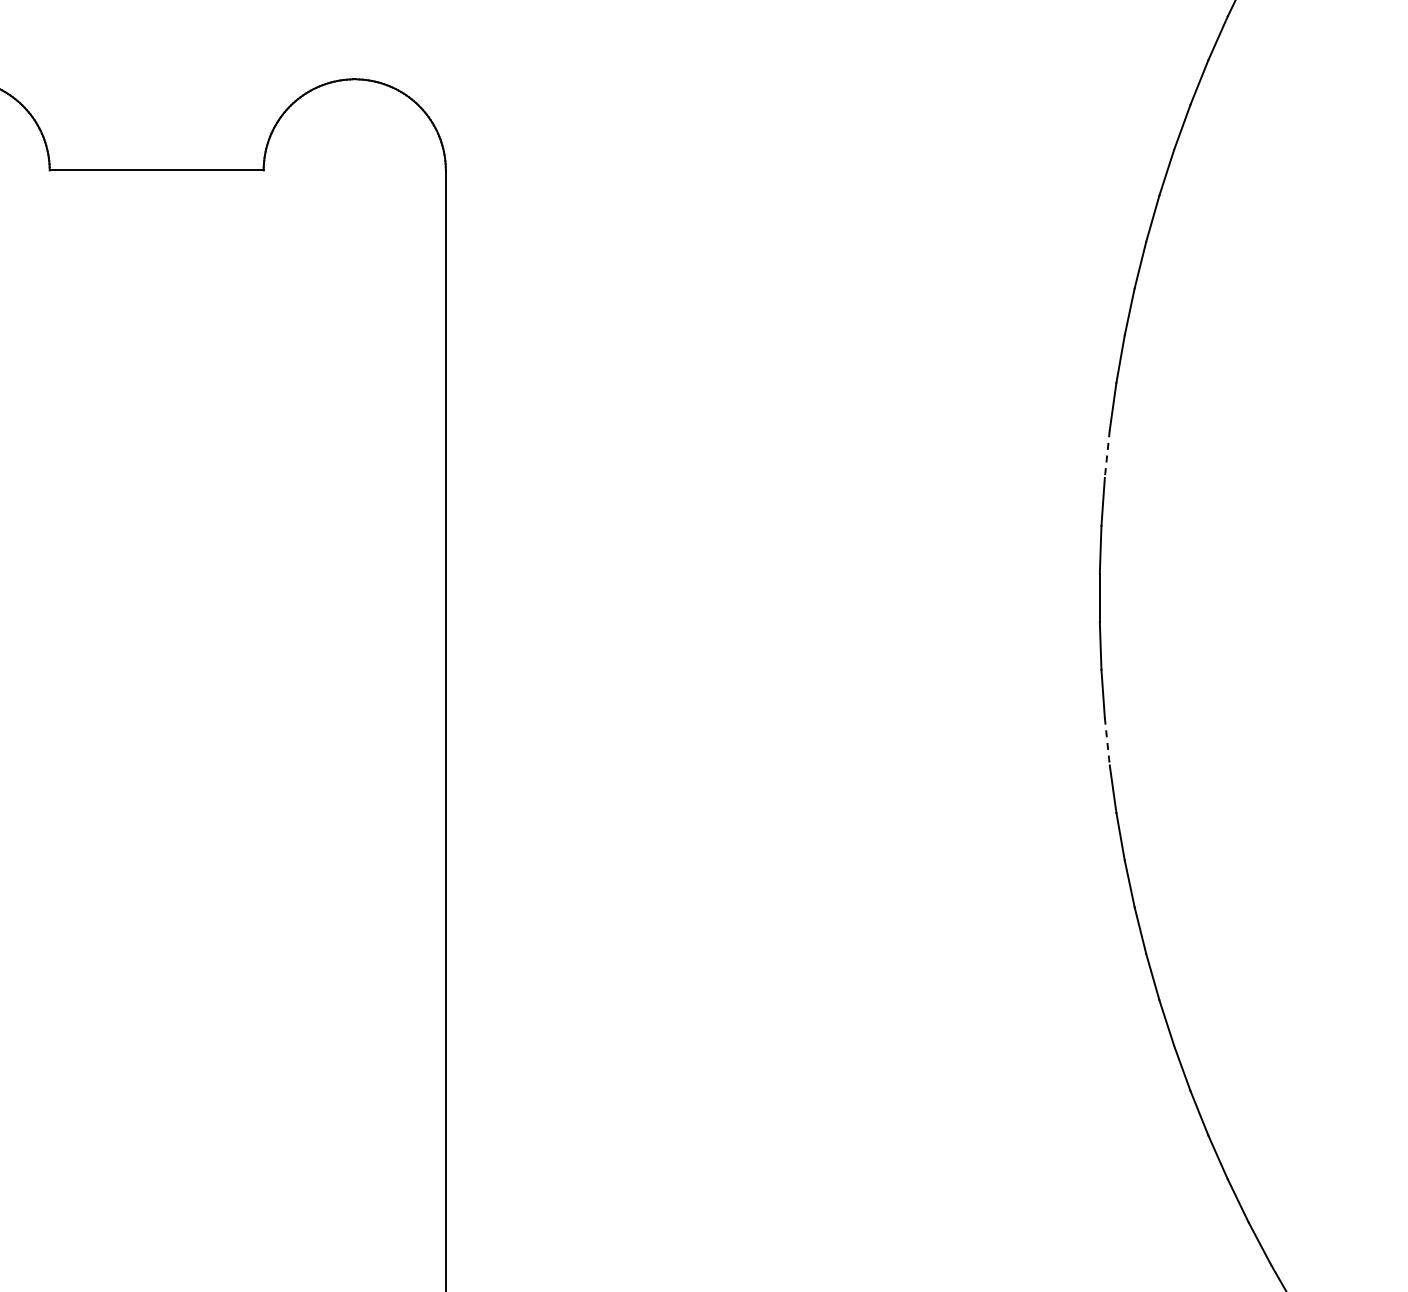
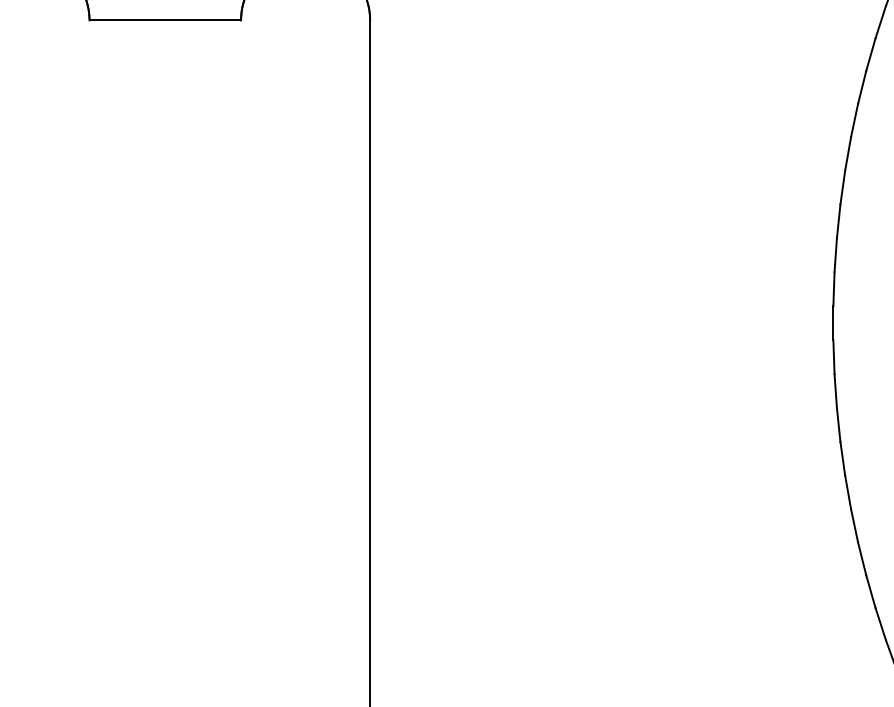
line: (1107, 454) -> (838, 221), dashed -> solid
line: (1107, 742) -> (838, 425), dashed -> solid

